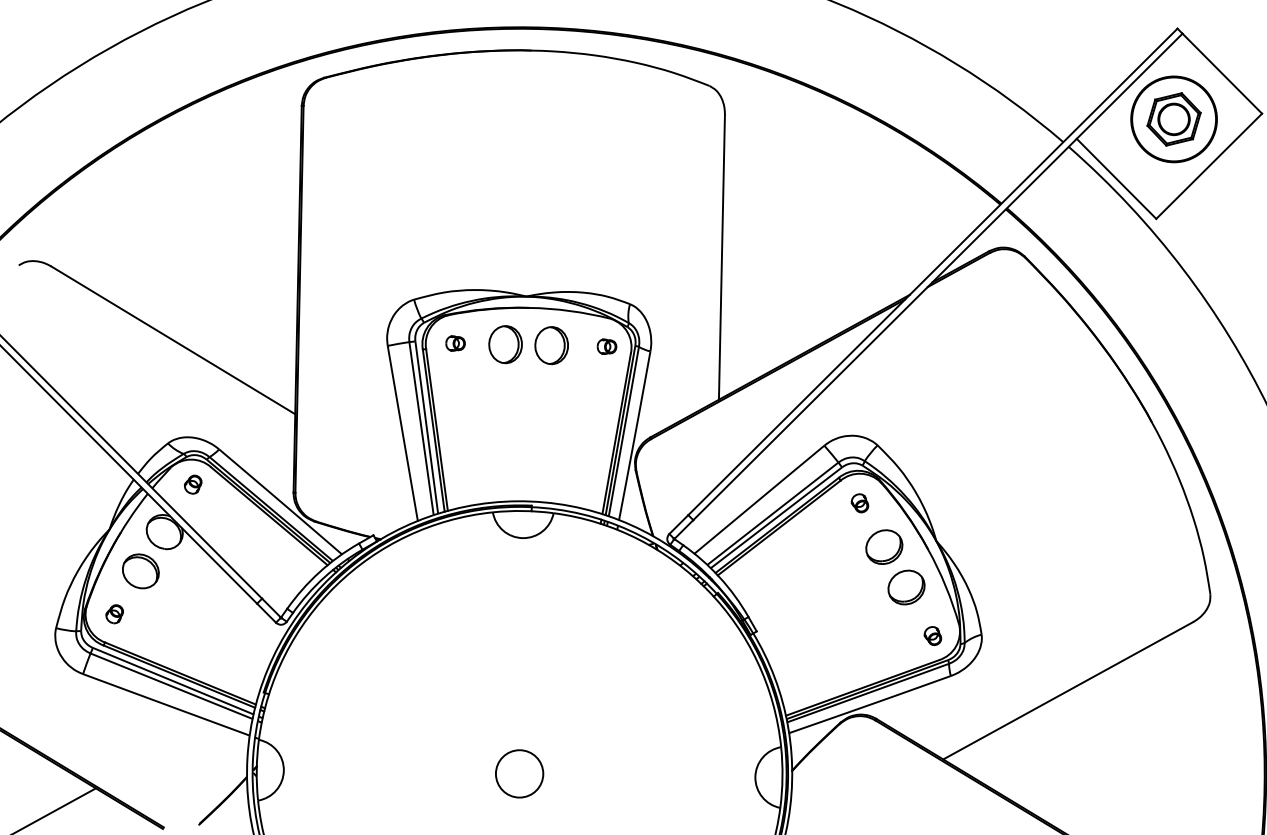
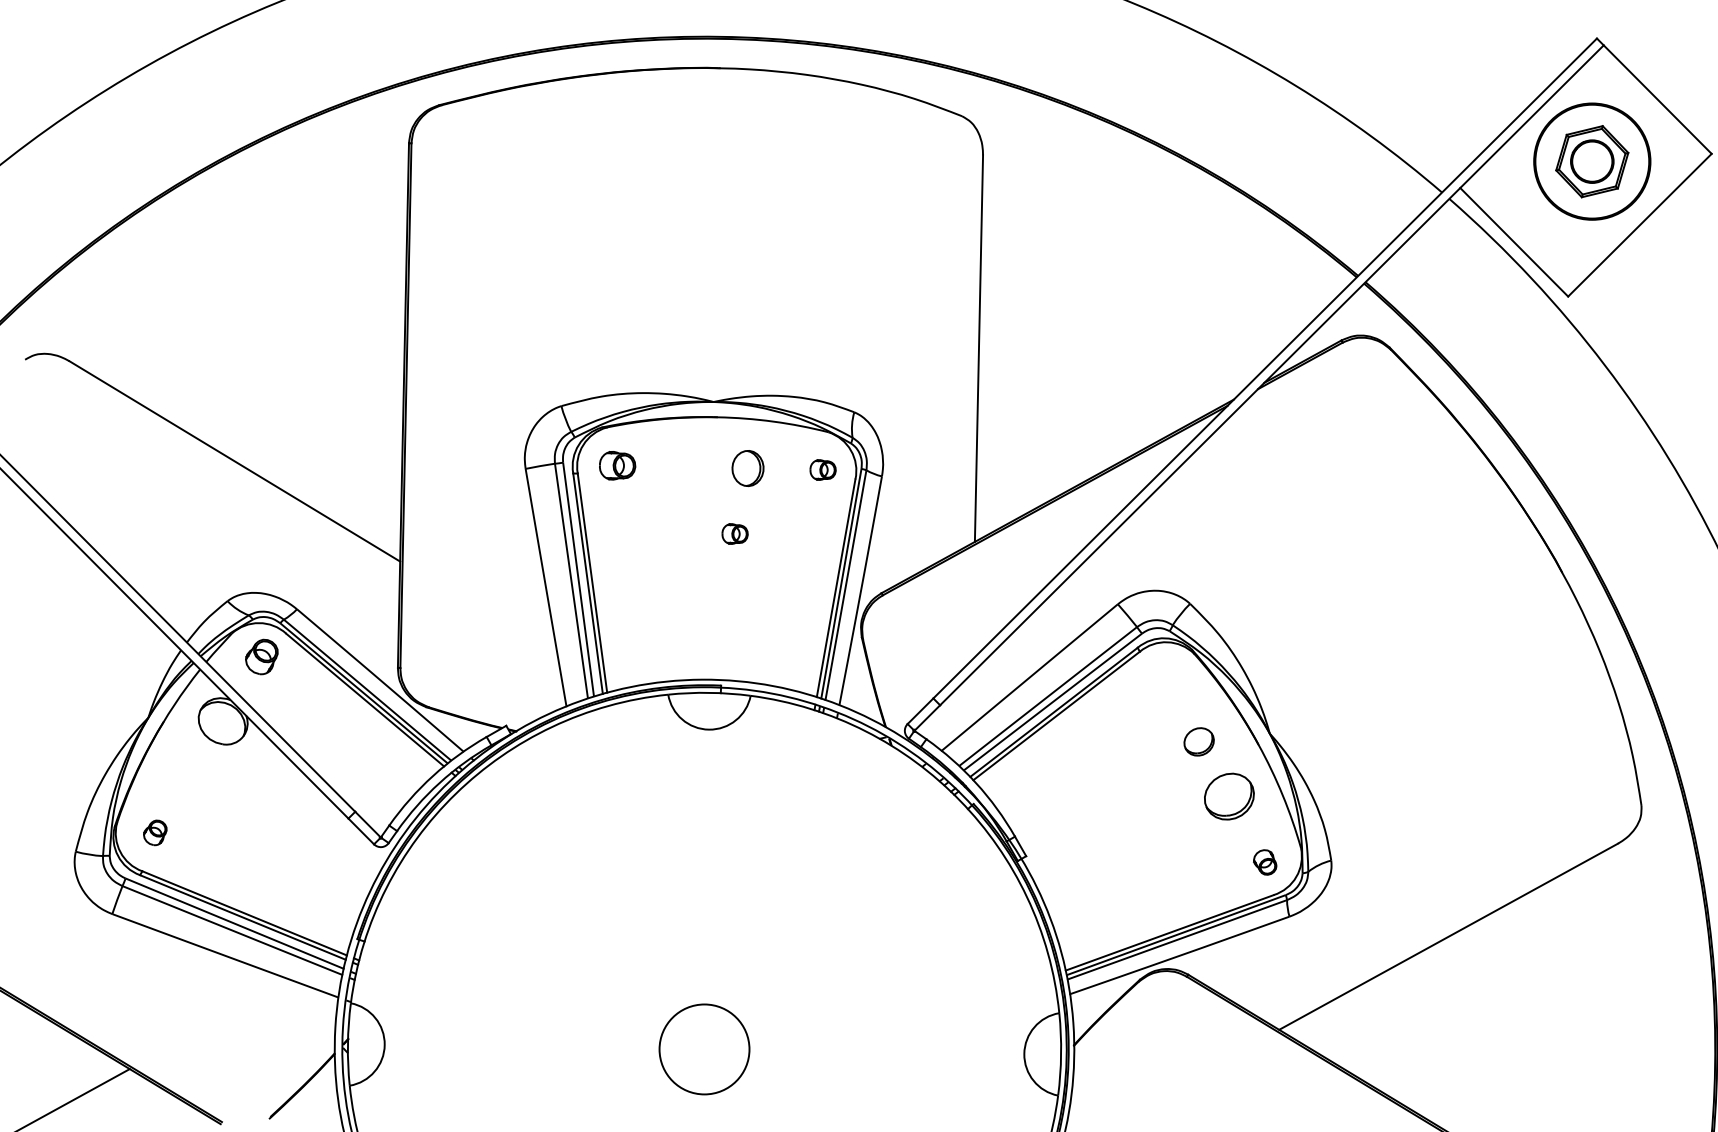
part: (455, 343) -> (617, 465), size x1.4
part: (505, 344) -> (685, 467), removed
part: (551, 345) -> (747, 468), size x0.7
part: (541, 393) -> (734, 533), added
part: (193, 484) -> (261, 657), size x1.4
part: (860, 503) -> (1166, 682), removed
part: (883, 546) -> (1198, 741), size x0.6
part: (140, 571) -> (190, 774), removed
circle: (519, 773) -> (704, 1049), size x1.4

